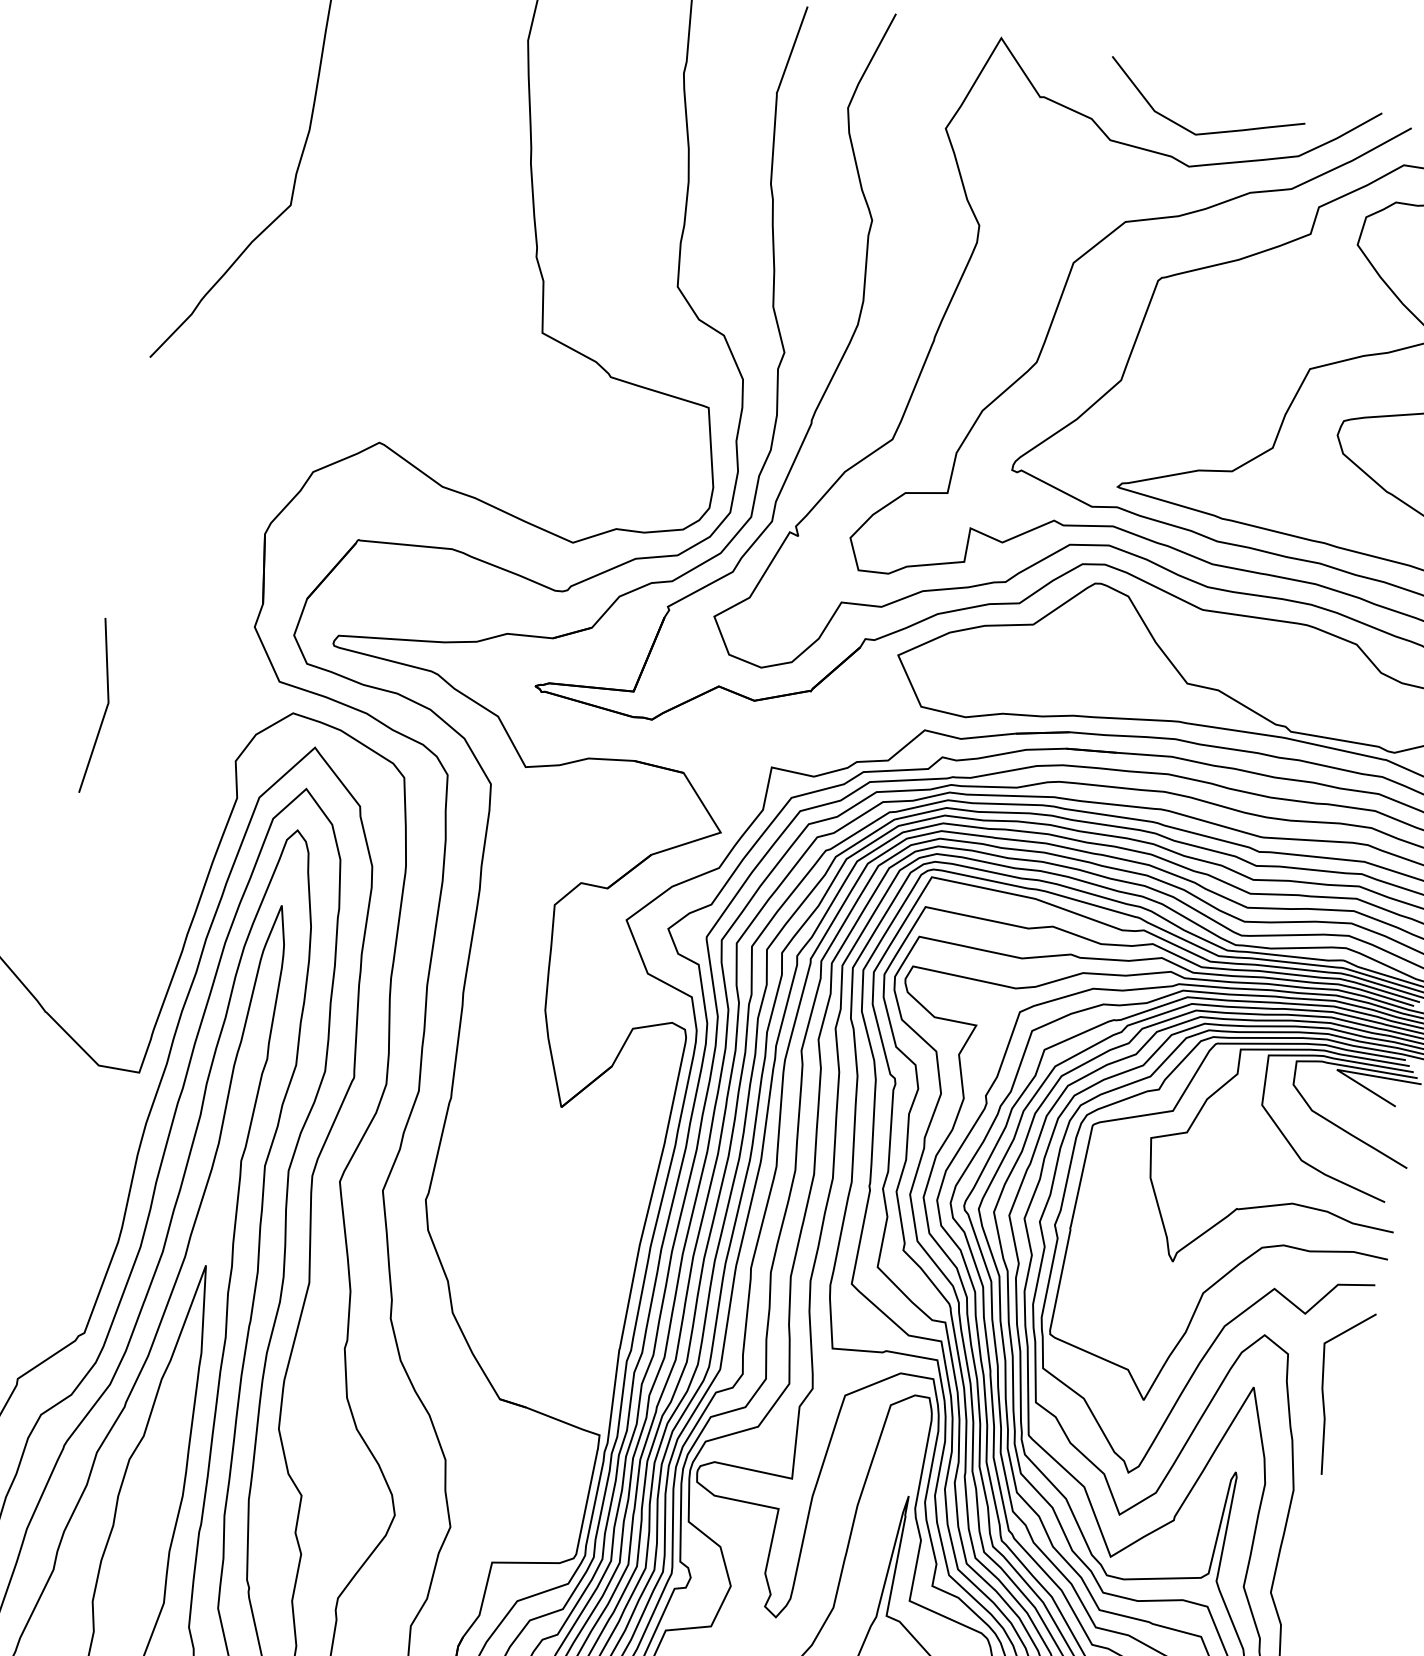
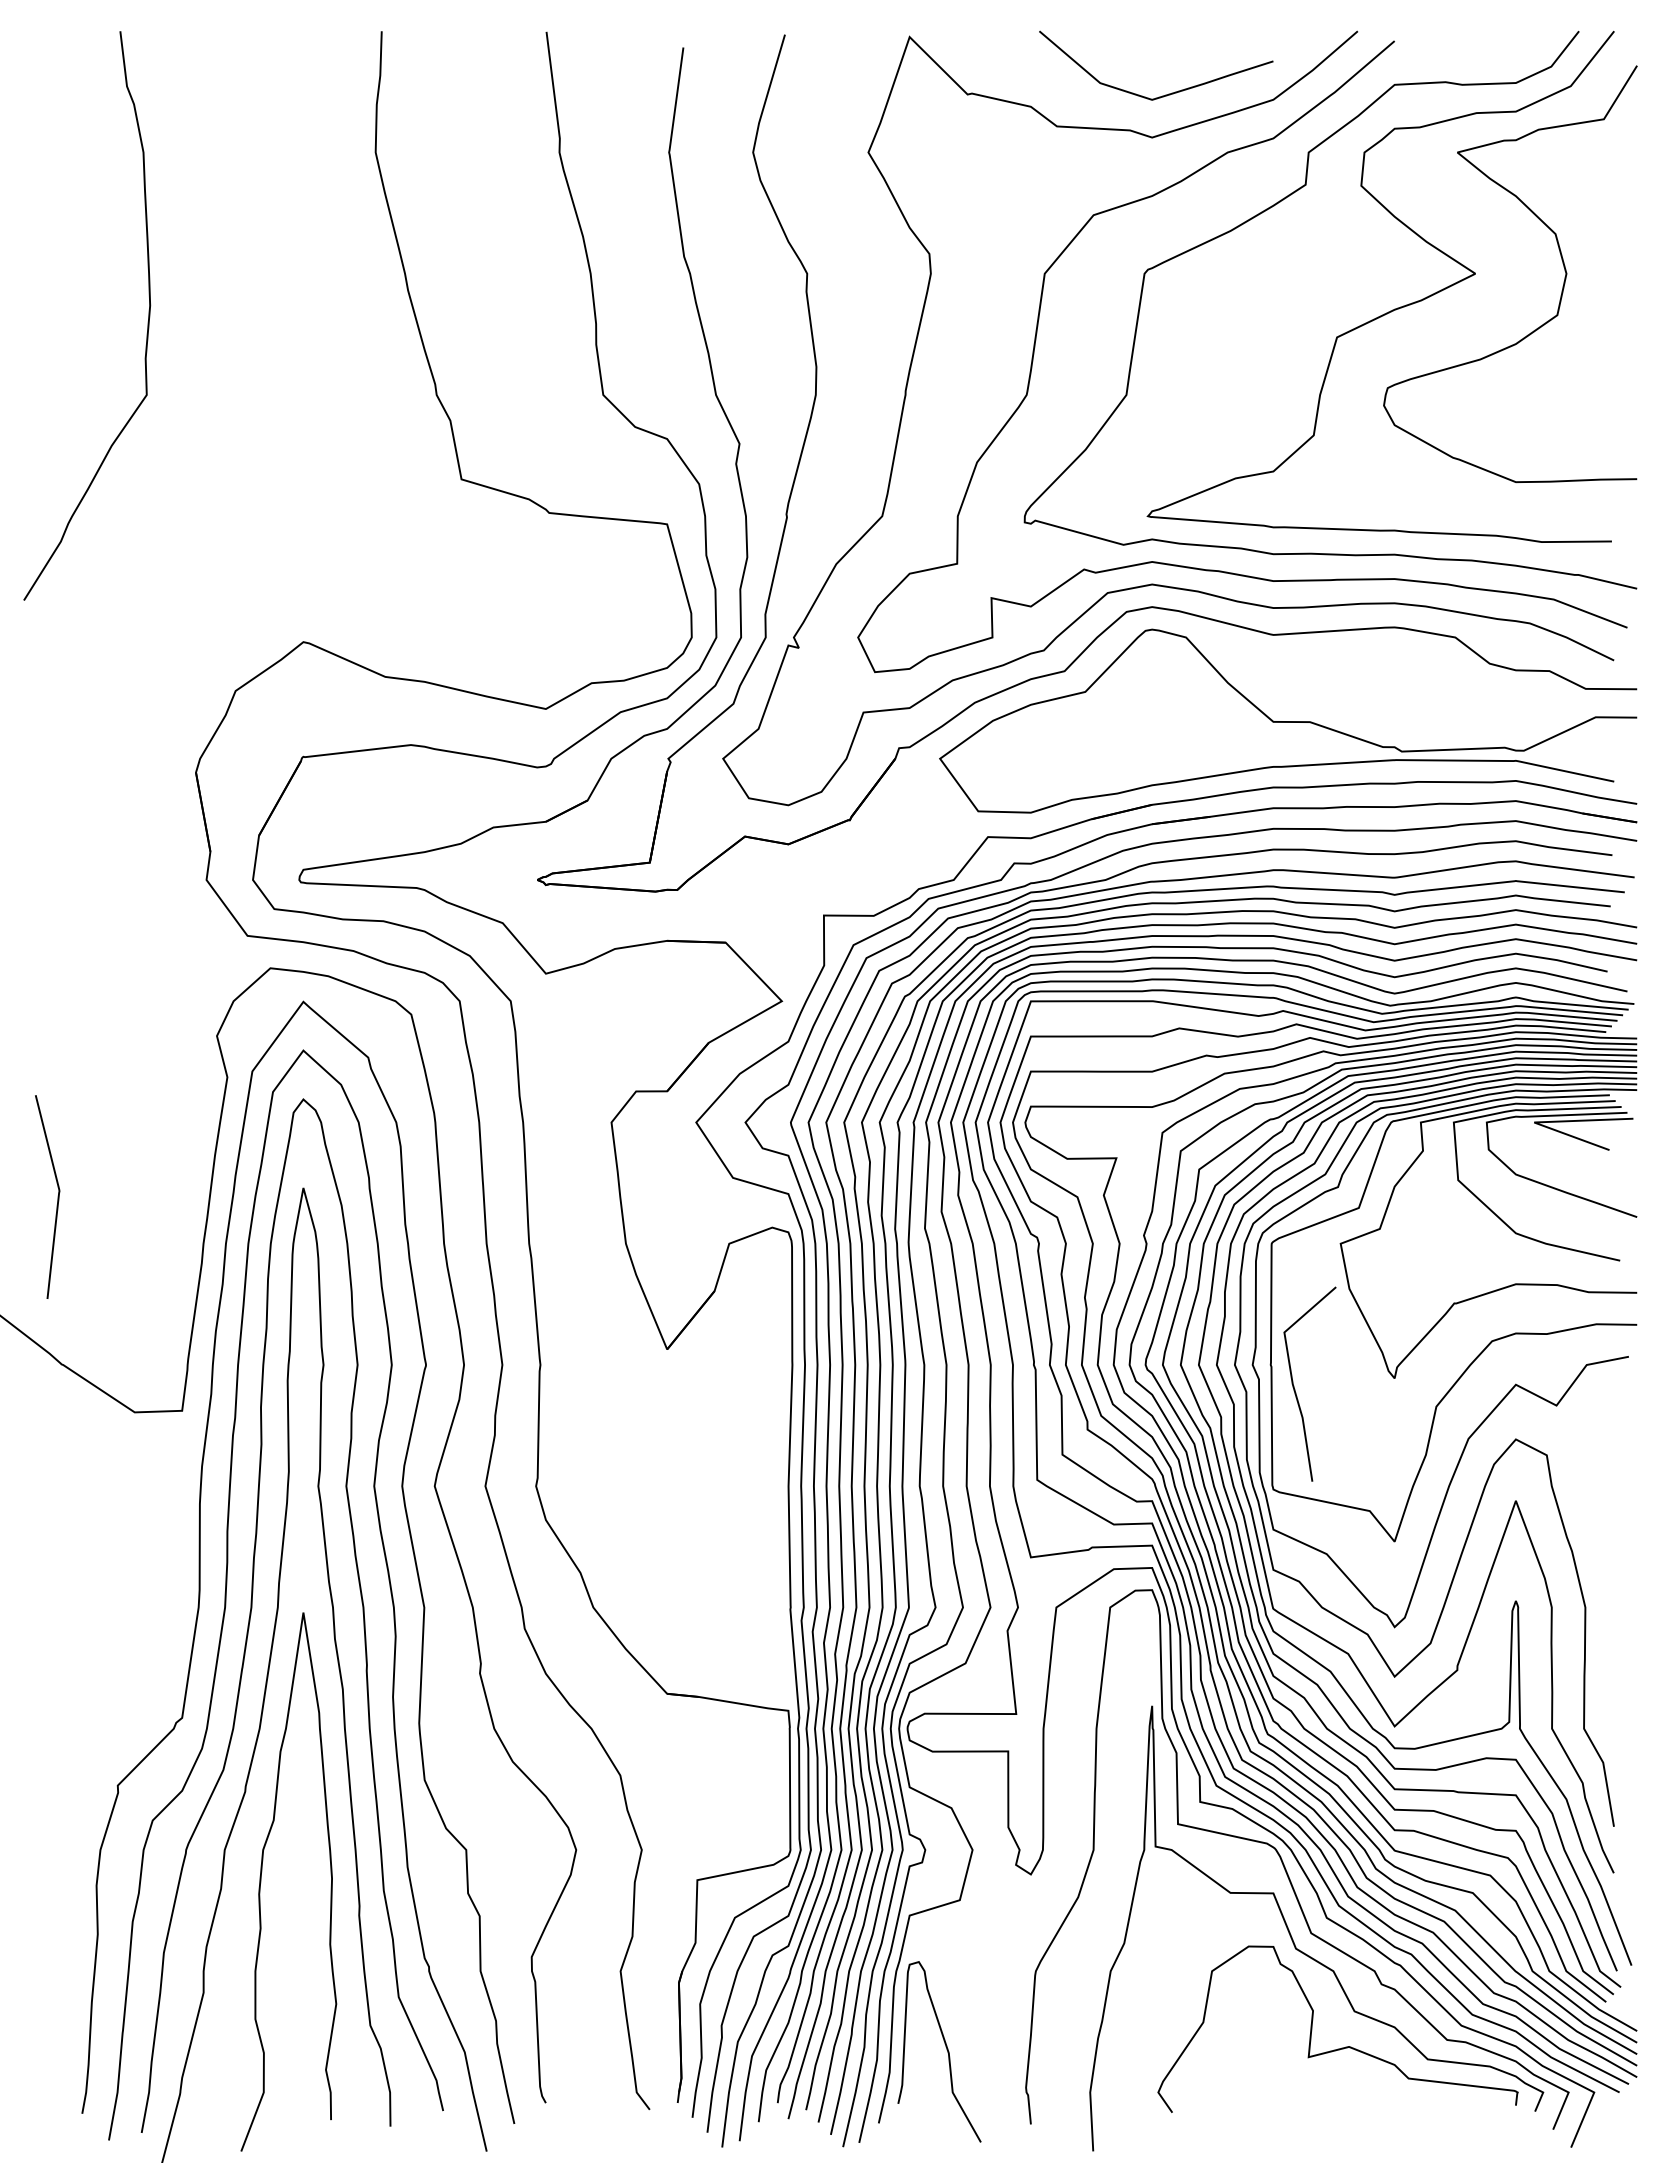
line: (105, 707) -> (57, 1196), moved
line: (1323, 1390) -> (1294, 1385), moved

